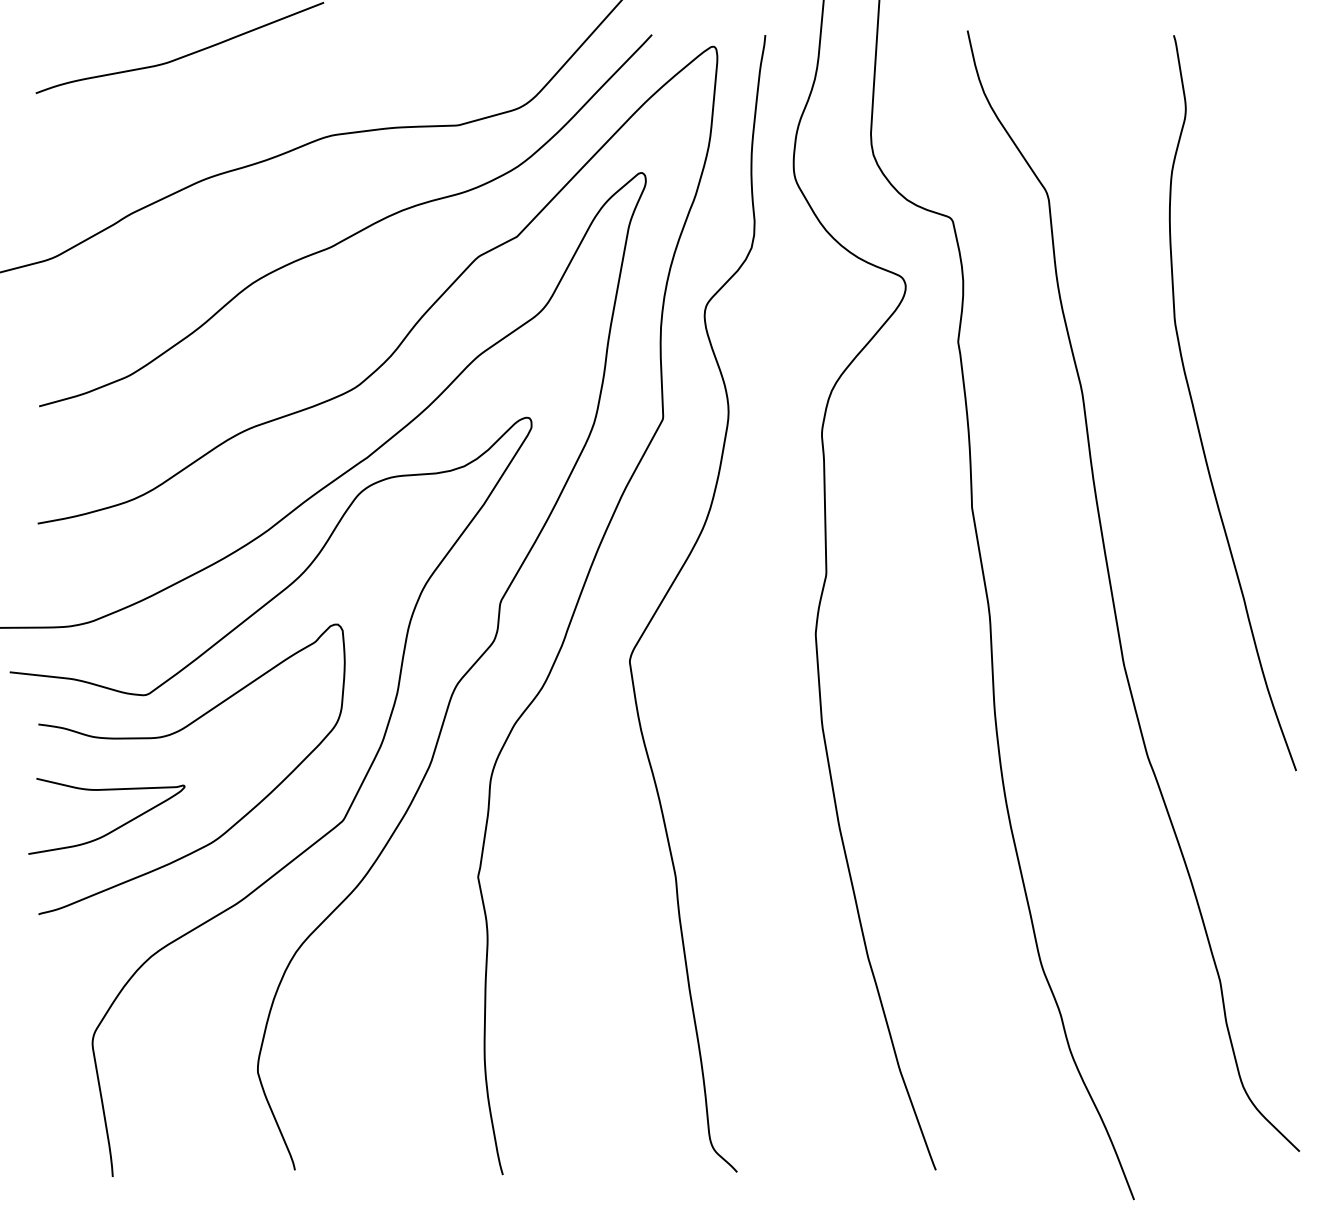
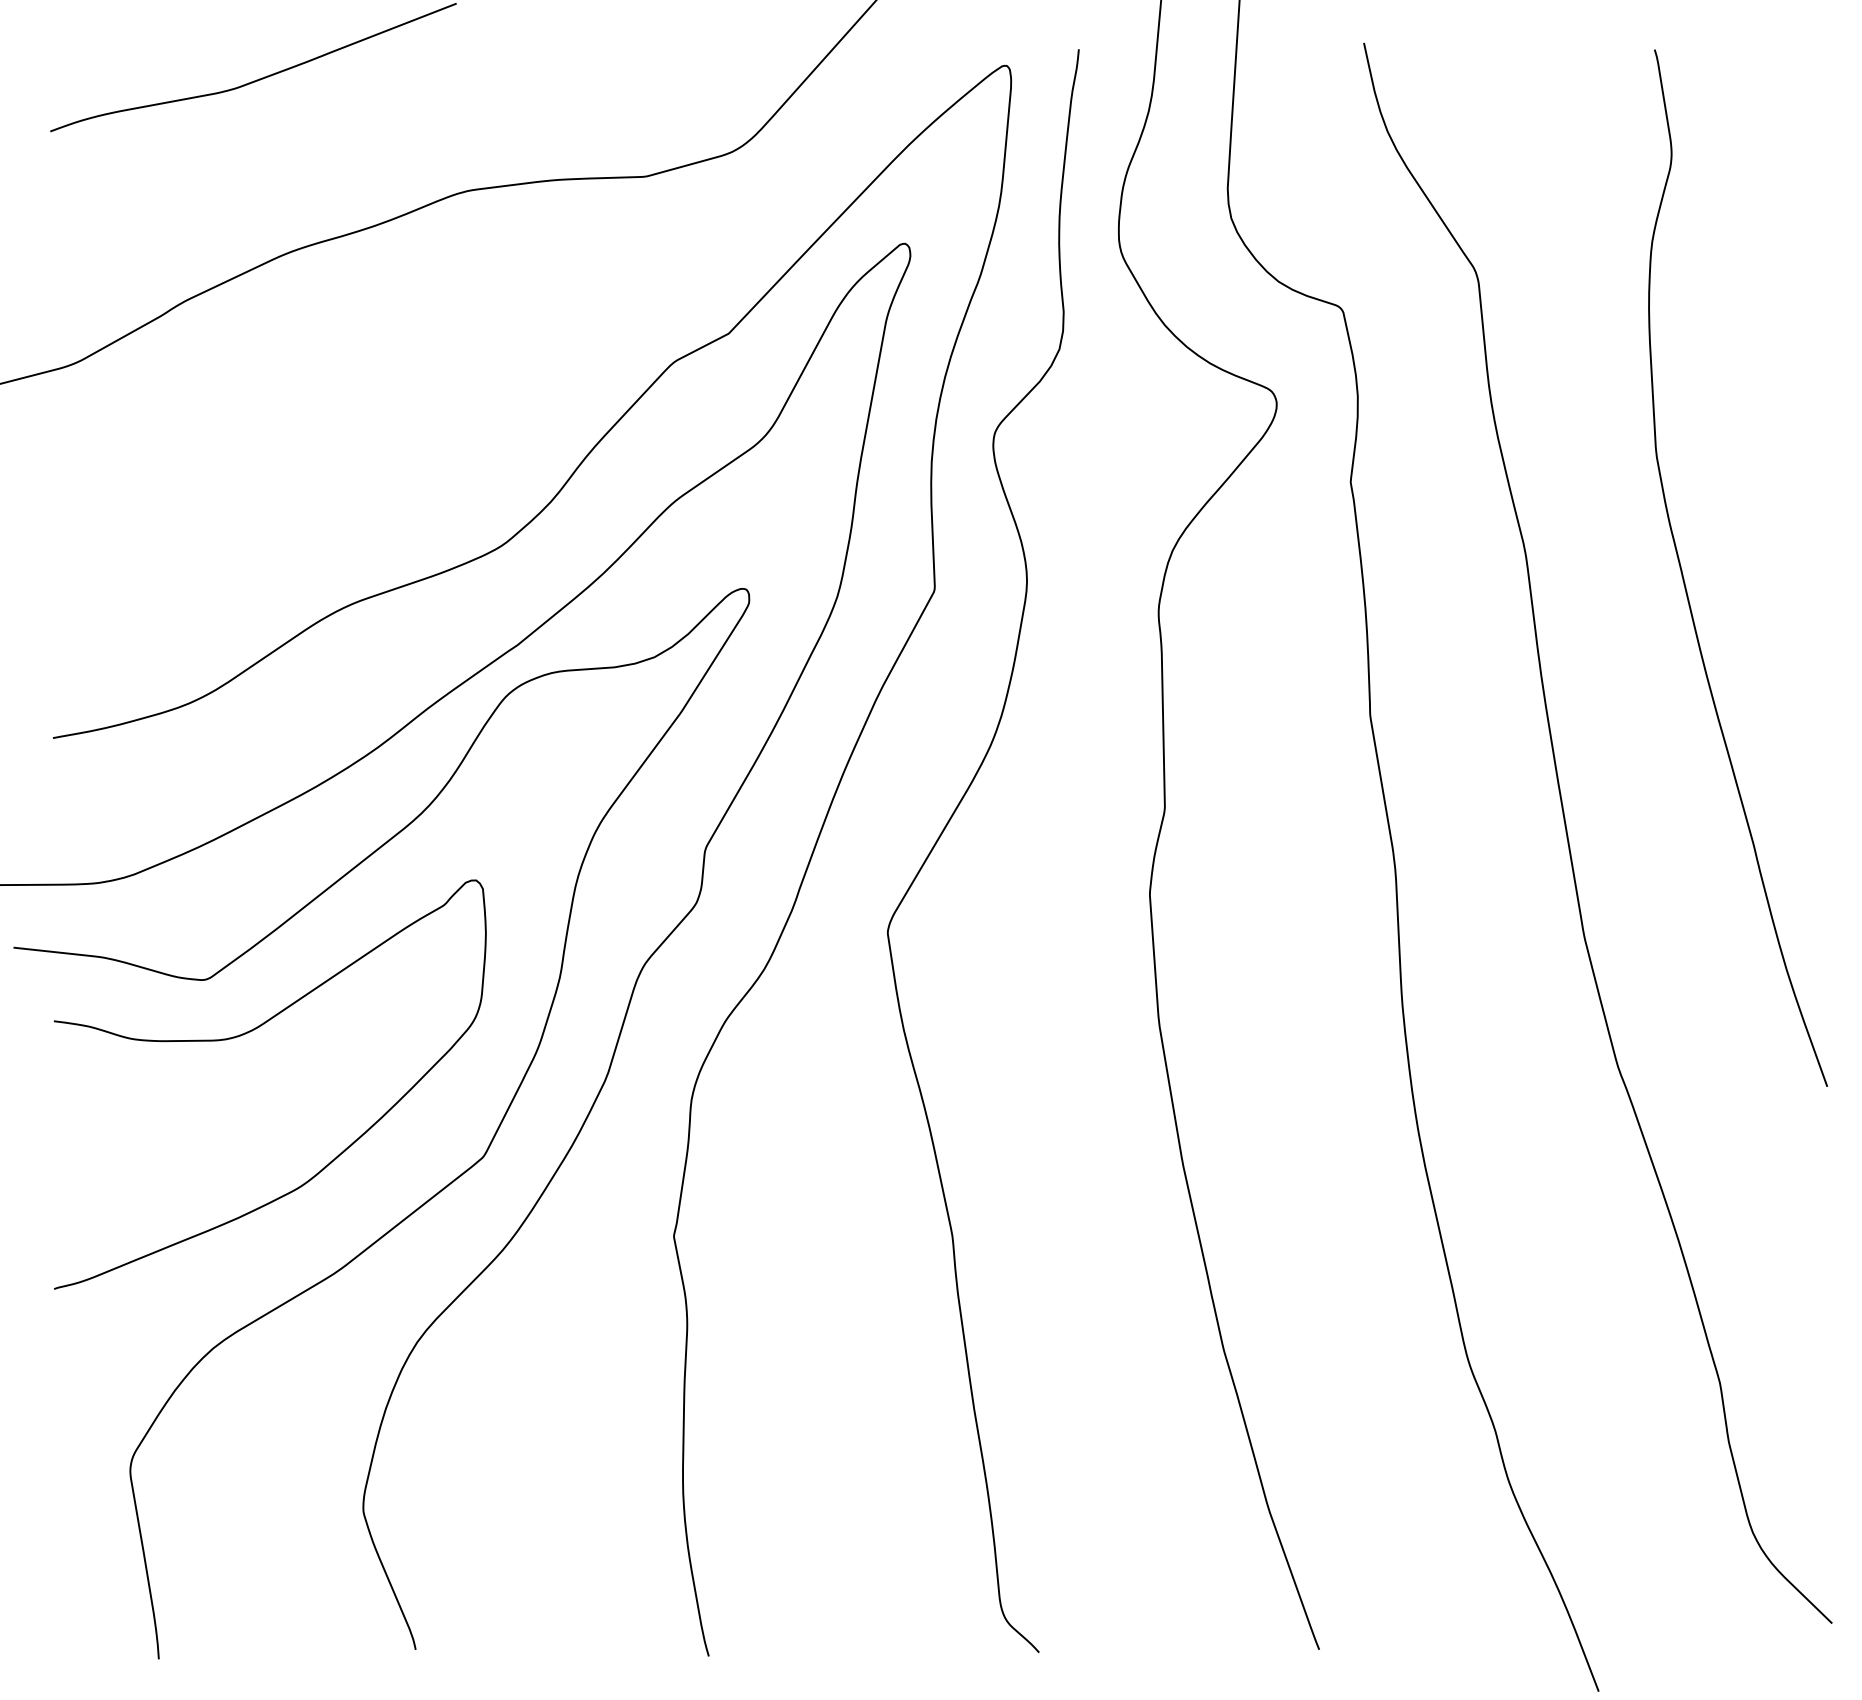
curve: (353, 233) -> (498, 329), removed
curve: (112, 830) -> (158, 1170), removed

